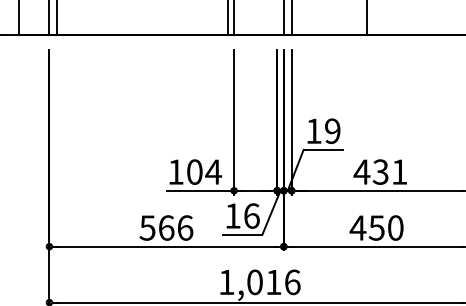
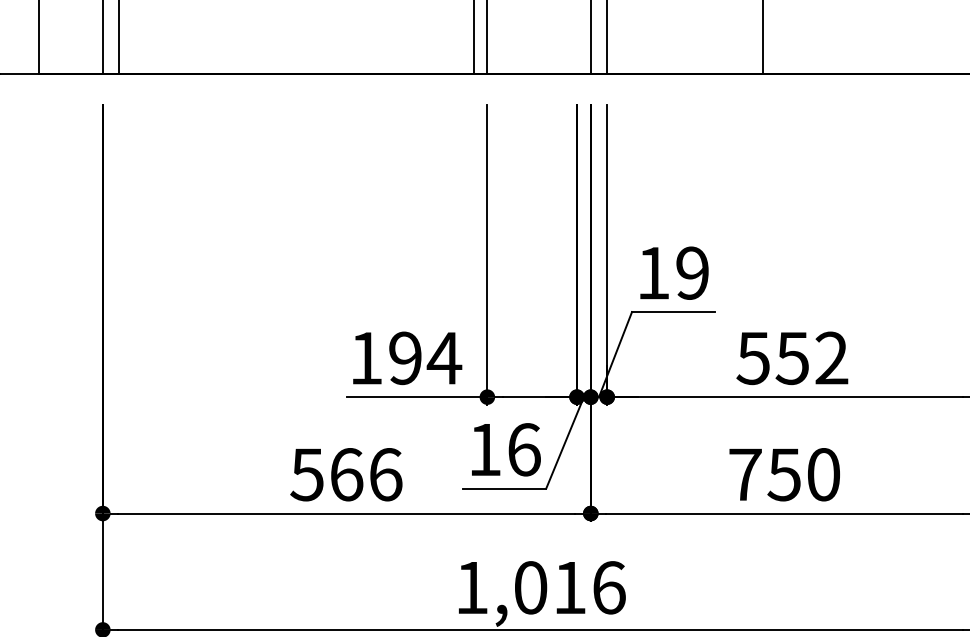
text: (194, 171) -> (404, 357), 104 -> 194
text: (380, 171) -> (792, 357), 431 -> 552
text: (357, 227) -> (744, 473), 450 -> 750

